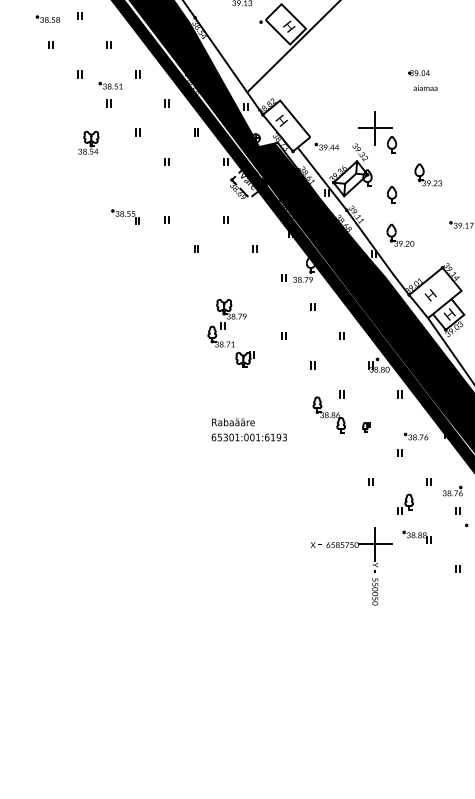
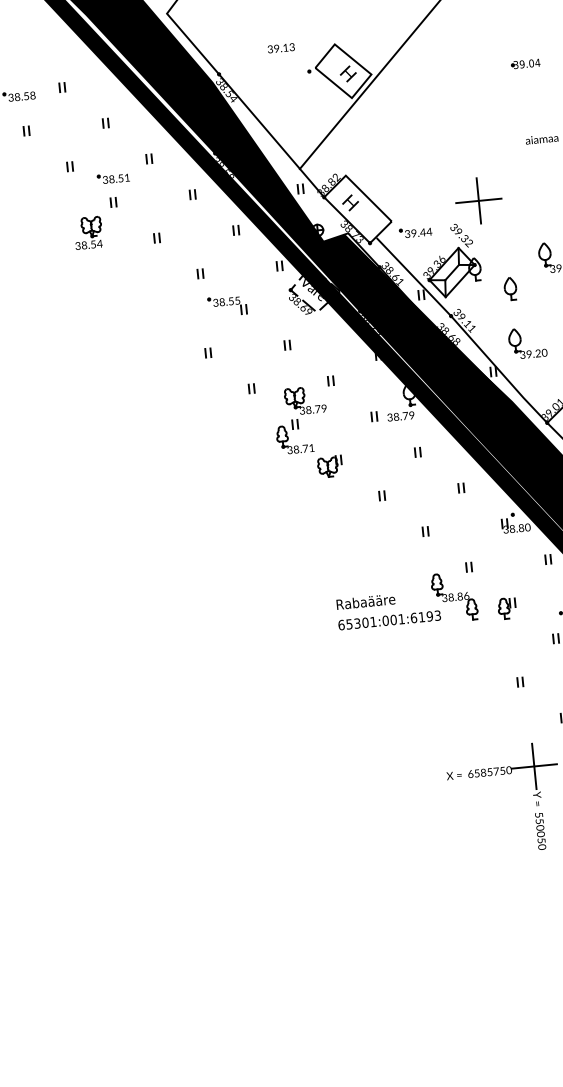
part: (418, 73) -> (524, 64), moved
part: (88, 142) -> (88, 232), moved
part: (392, 144) -> (504, 220), removed
part: (125, 216) -> (227, 305), moved
part: (230, 332) -> (306, 432), moved
part: (366, 427) -> (506, 608), size x1.67
text: (248, 429) -> (387, 609), moved

